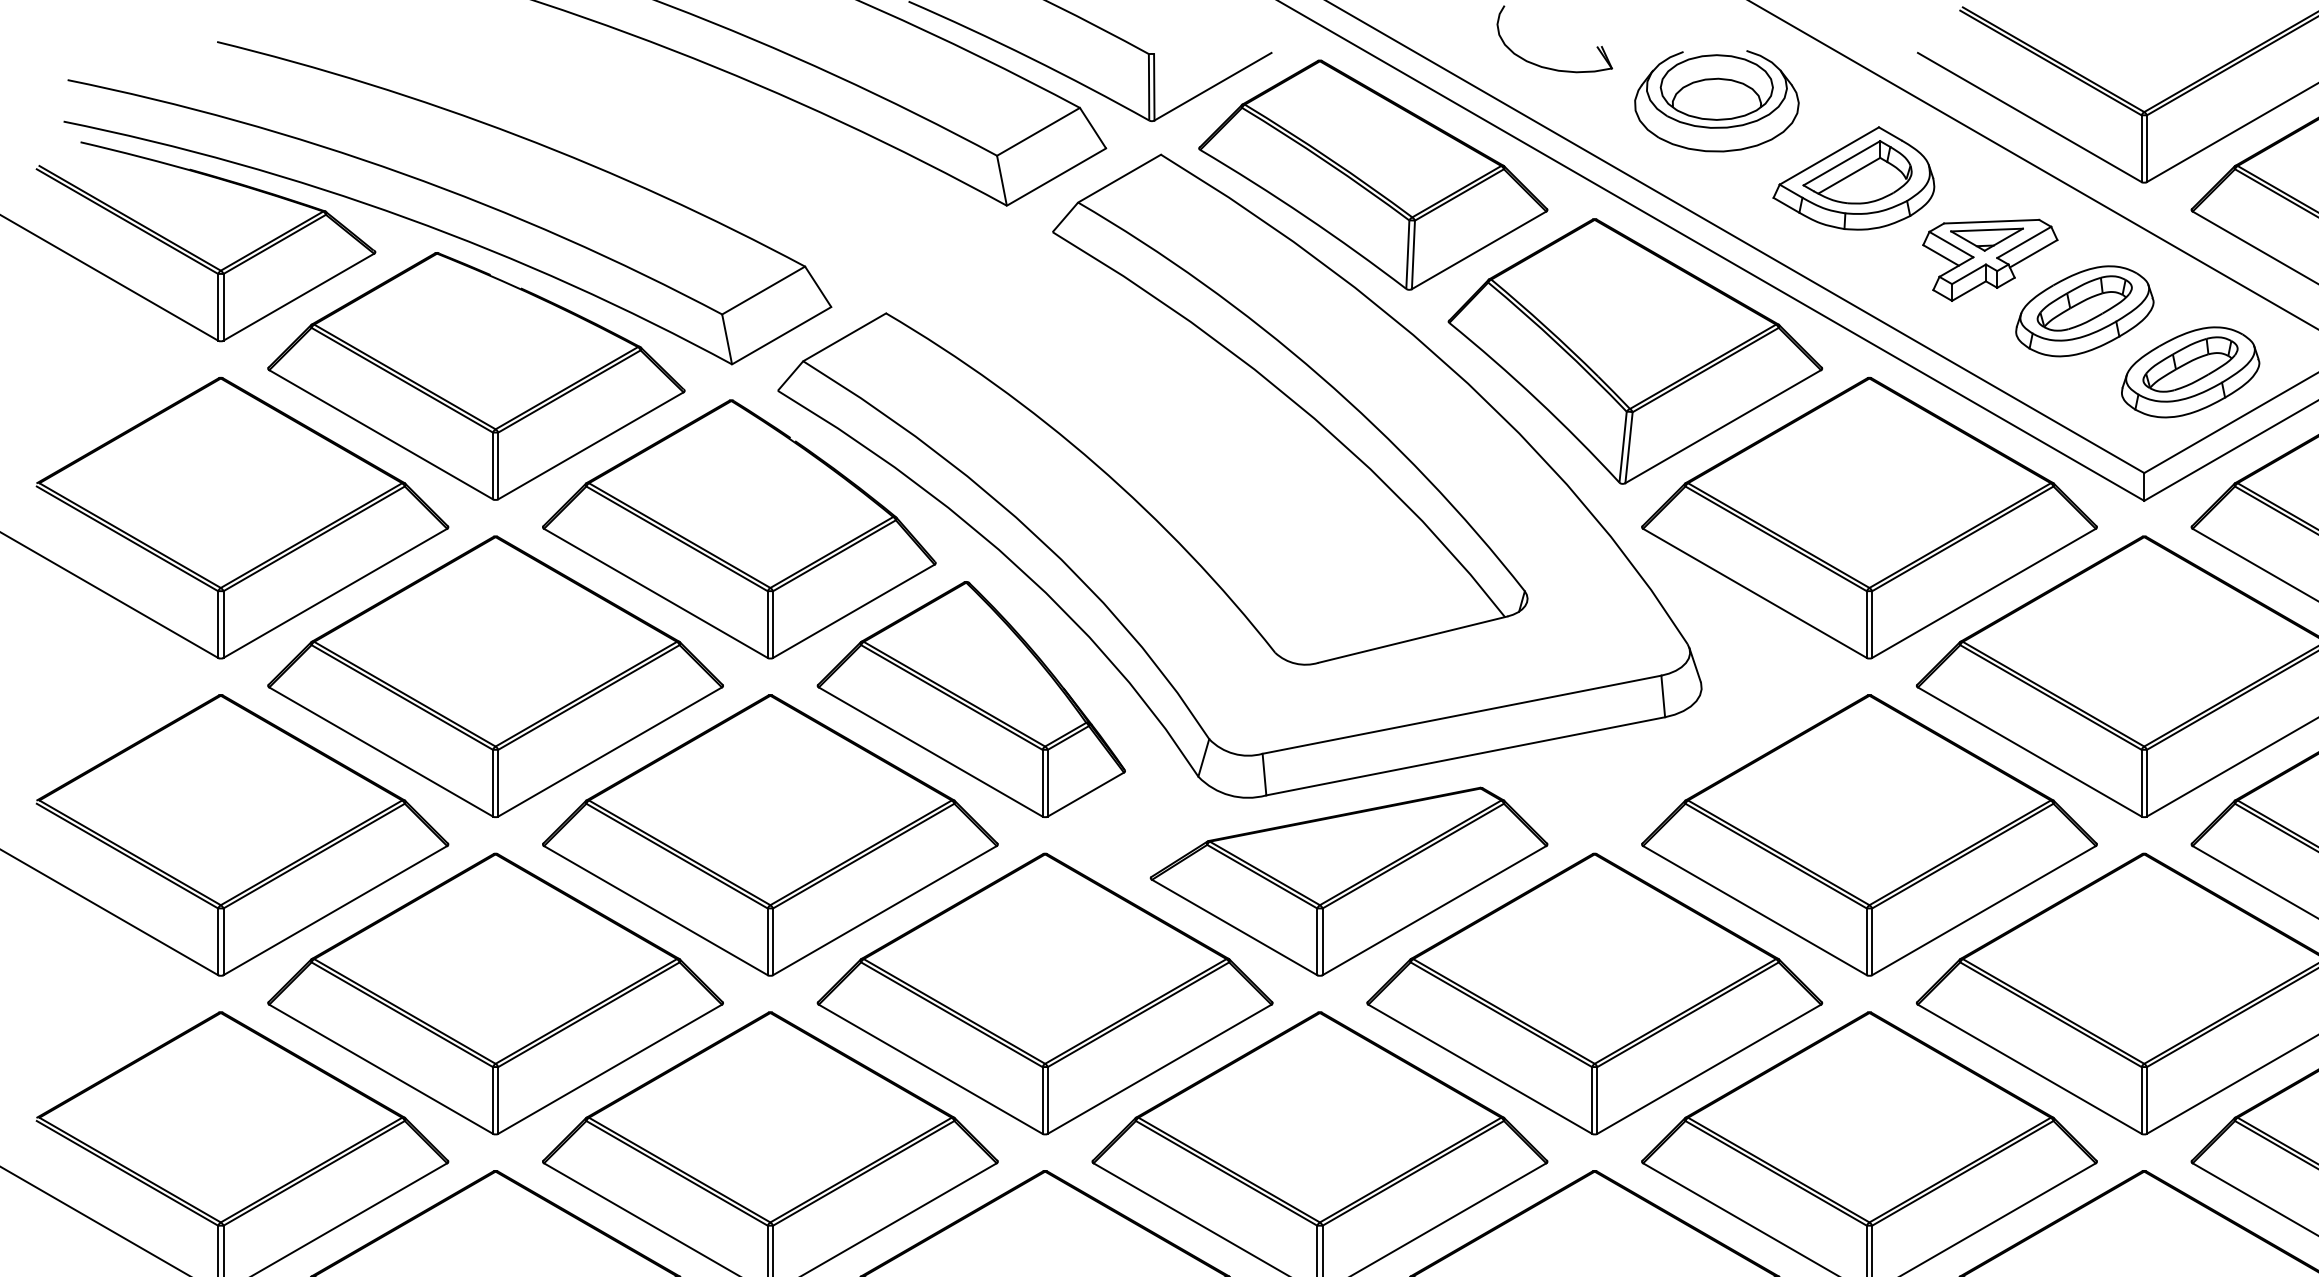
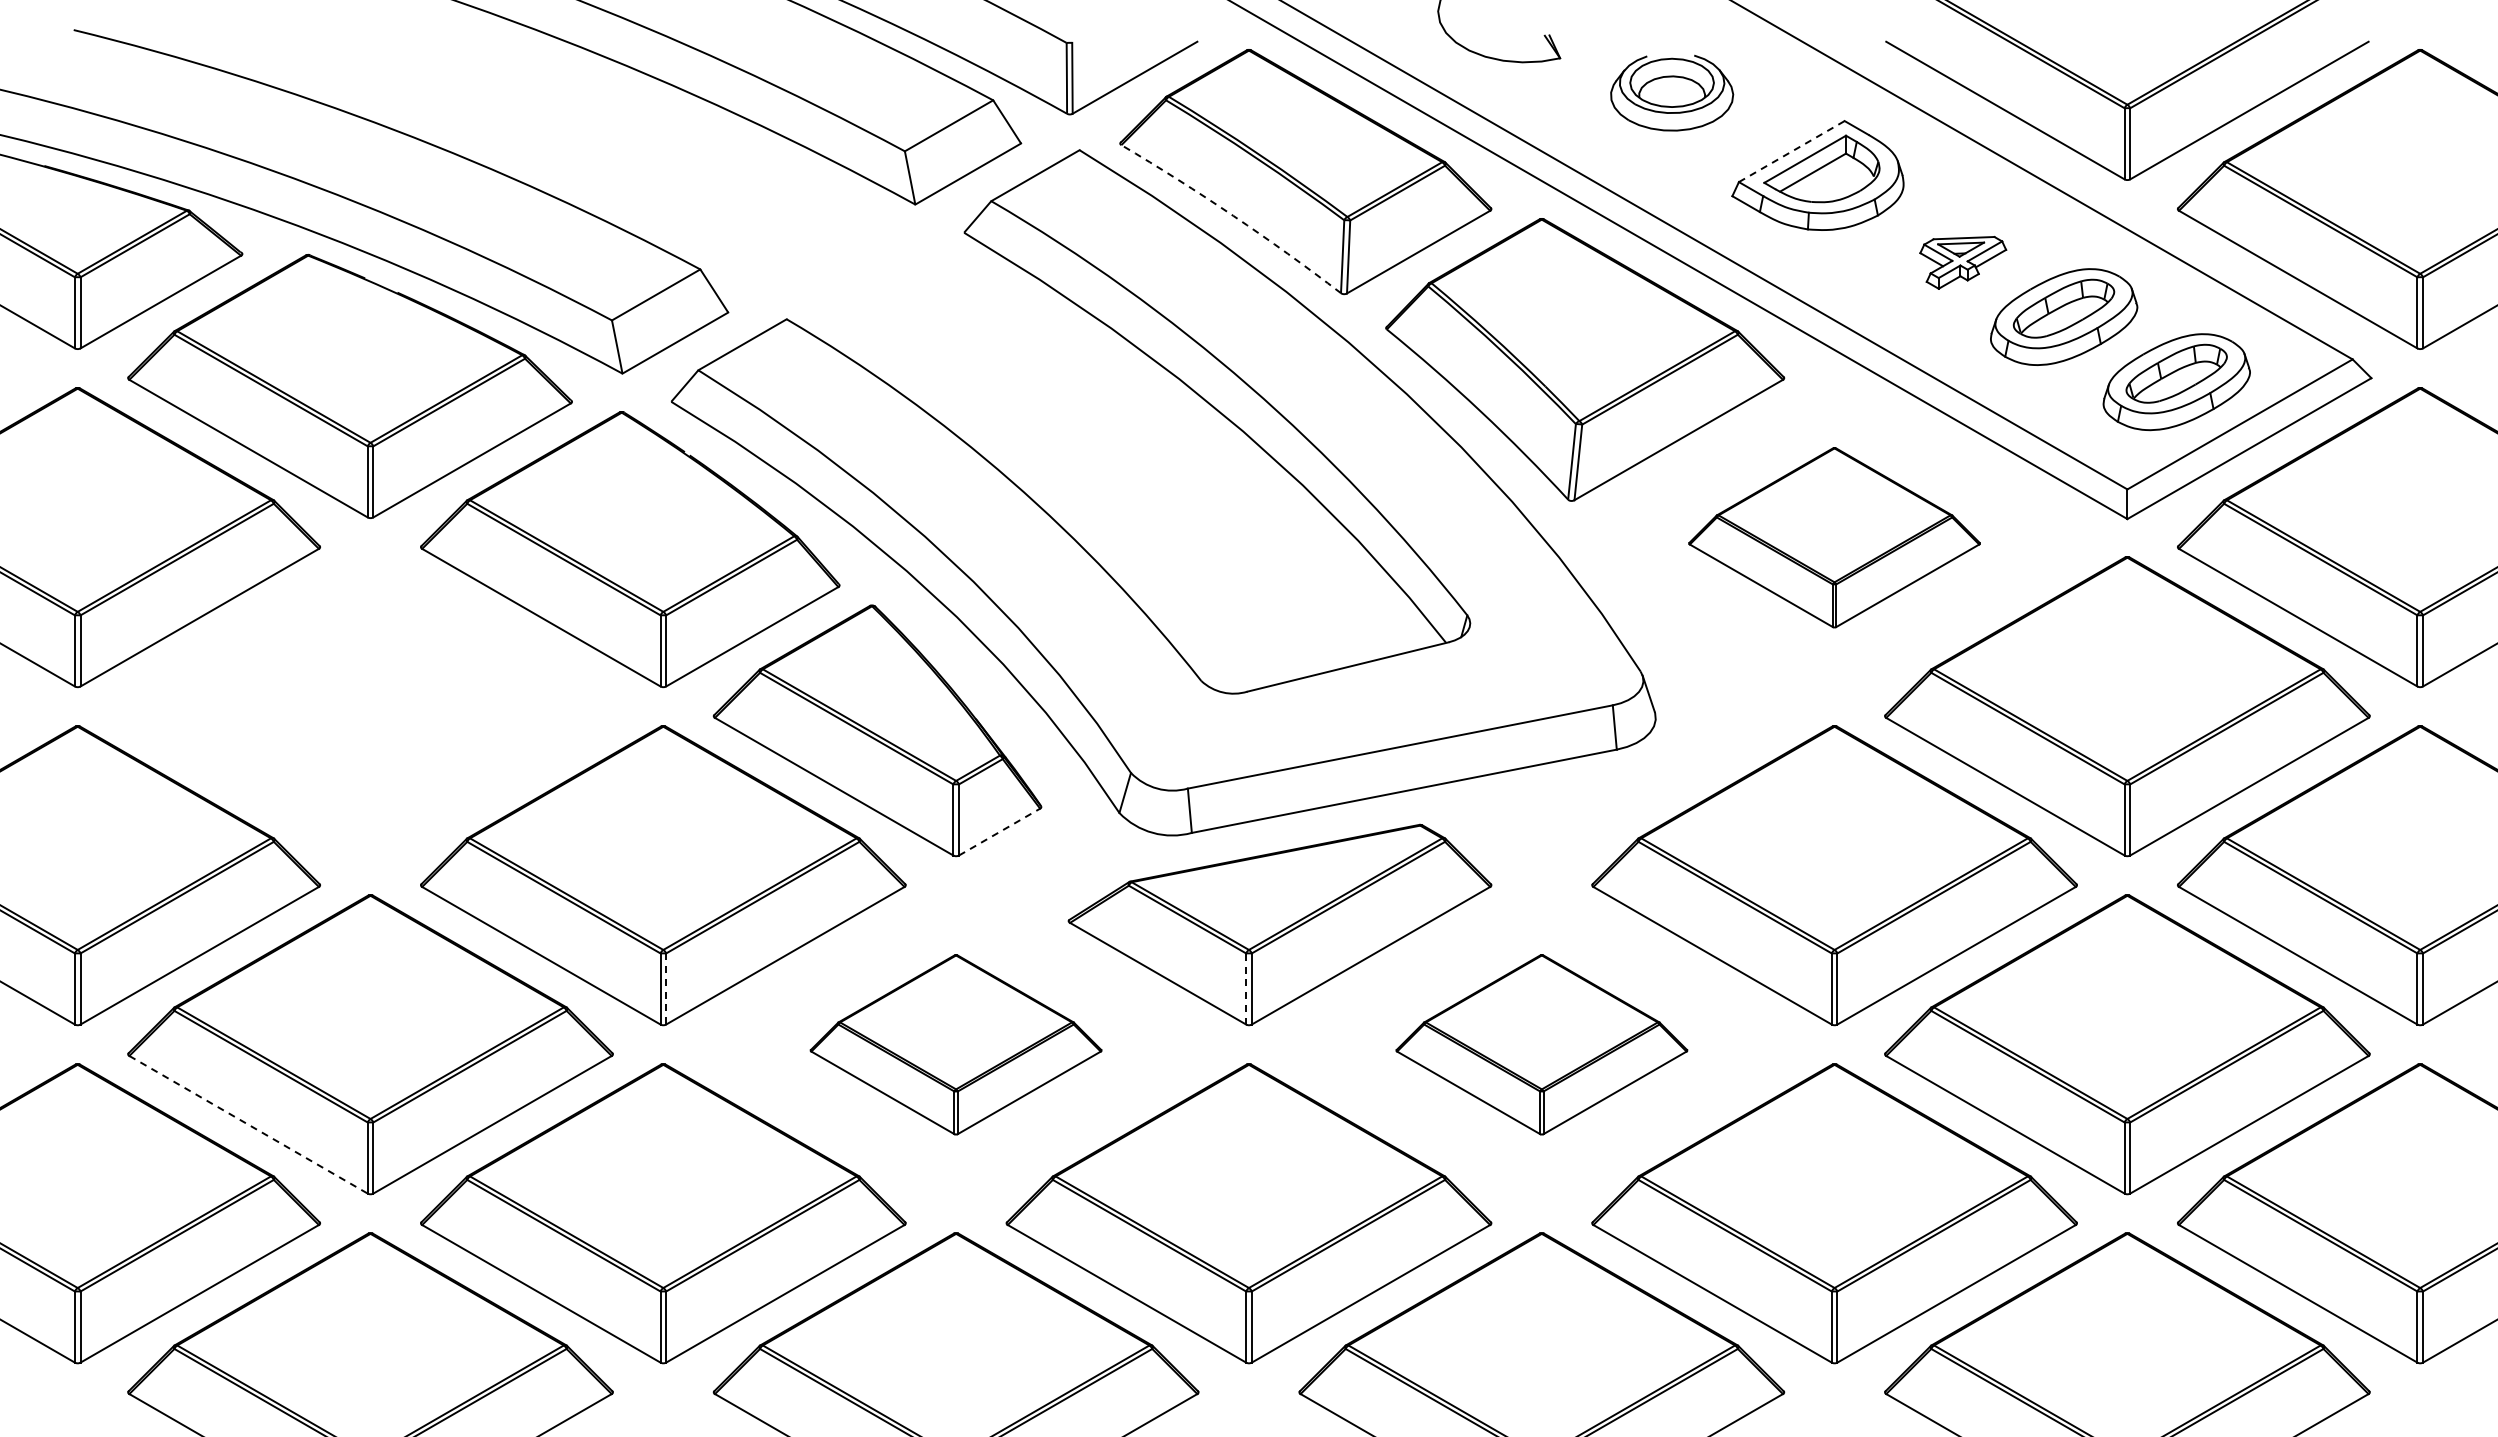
part: (1717, 100) -> (1672, 92), size x0.7
line: (1829, 155) -> (1792, 151), solid -> dashed
arc: (1305, 215) -> (1233, 215), solid -> dashed
part: (1989, 260) -> (1962, 262), size x0.6
part: (1869, 518) -> (1834, 537), size x0.6
part: (495, 676) -> (370, 706), removed
line: (1085, 794) -> (999, 832), solid -> dashed
line: (773, 942) -> (666, 989), solid -> dashed
line: (1317, 942) -> (1246, 989), solid -> dashed
part: (1044, 993) -> (955, 1044), size x0.6
part: (1594, 993) -> (1541, 1044), size x0.6
line: (381, 1069) -> (248, 1124), solid -> dashed

